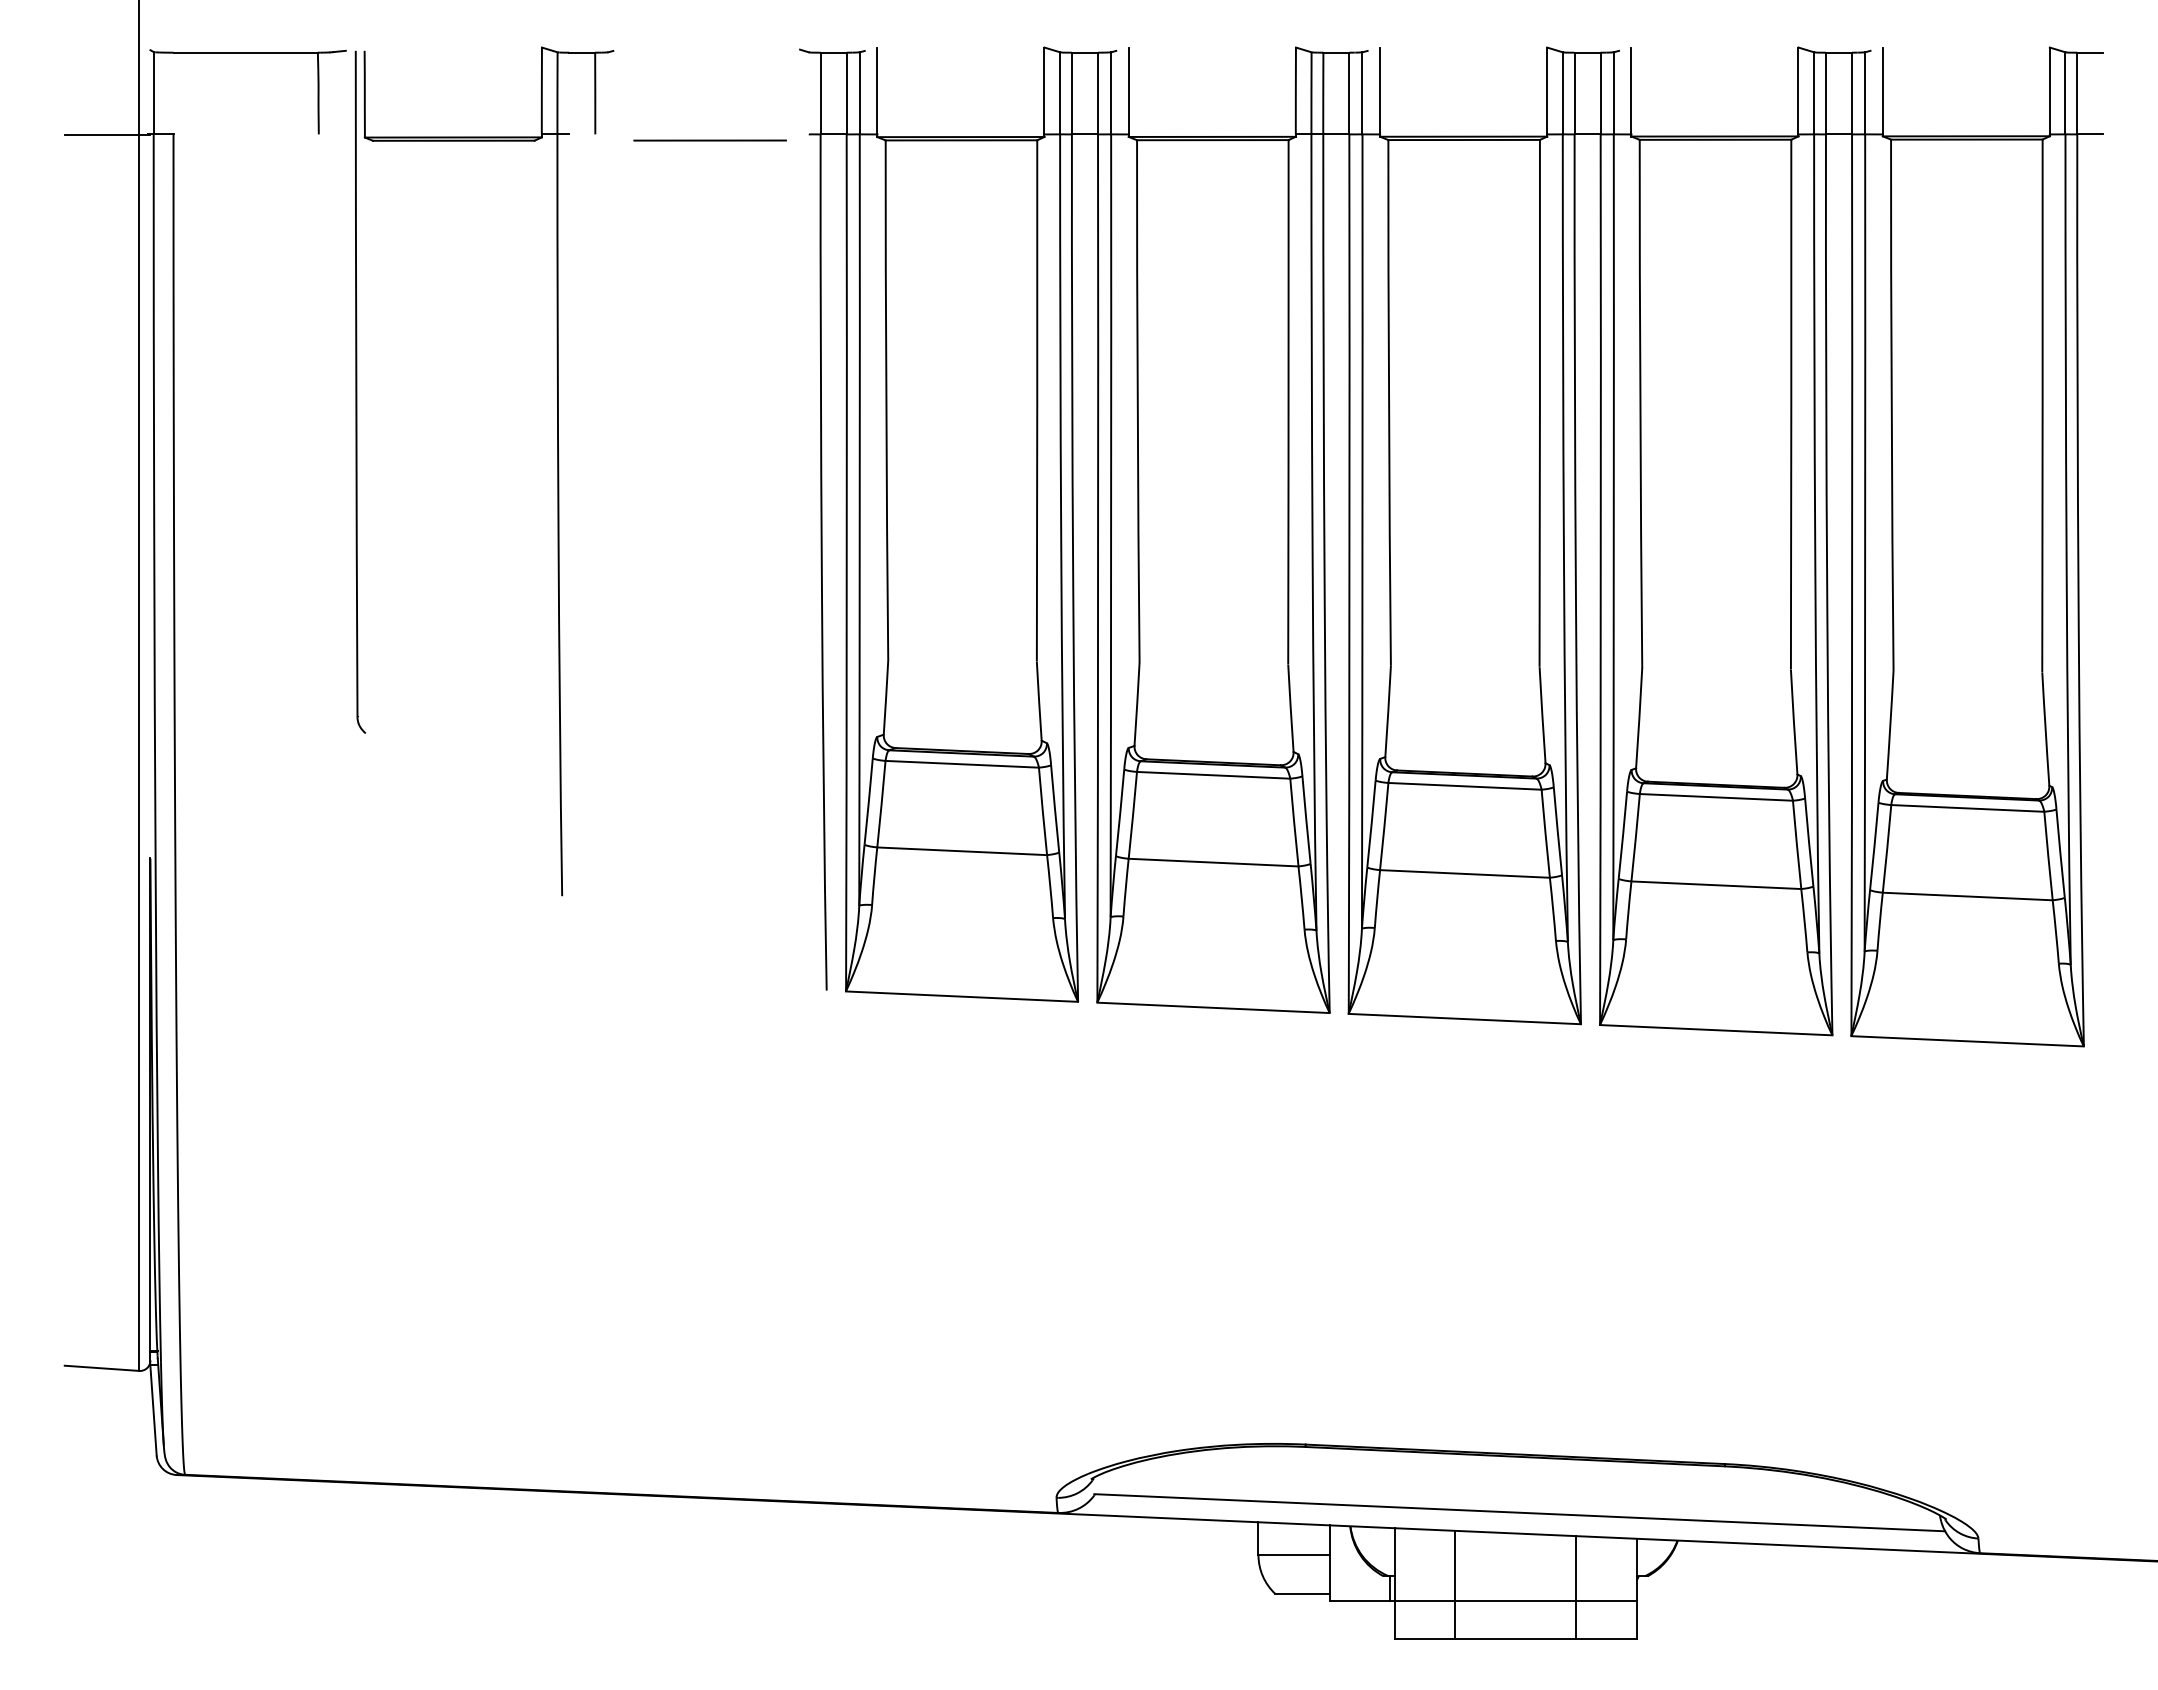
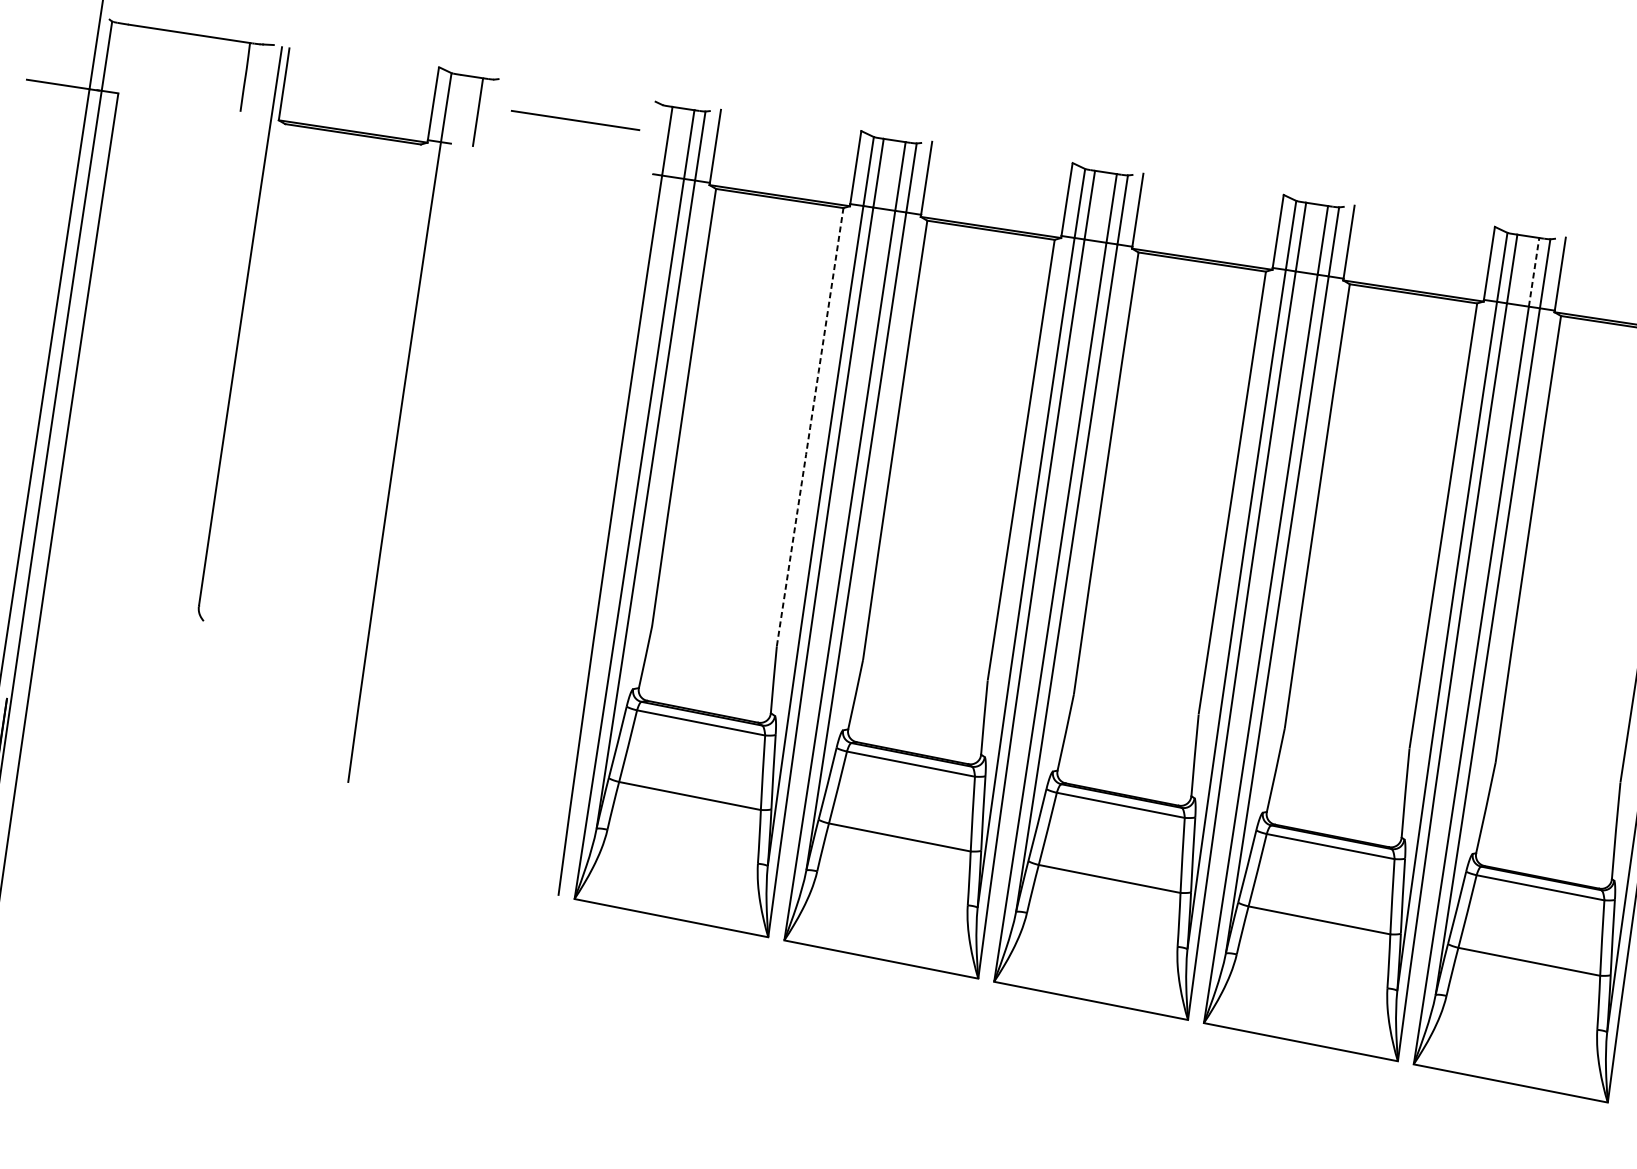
line: (1852, 93) -> (1534, 272), solid -> dashed
line: (709, 140) -> (575, 120), moved
arc: (1037, 400) -> (810, 426), solid -> dashed

